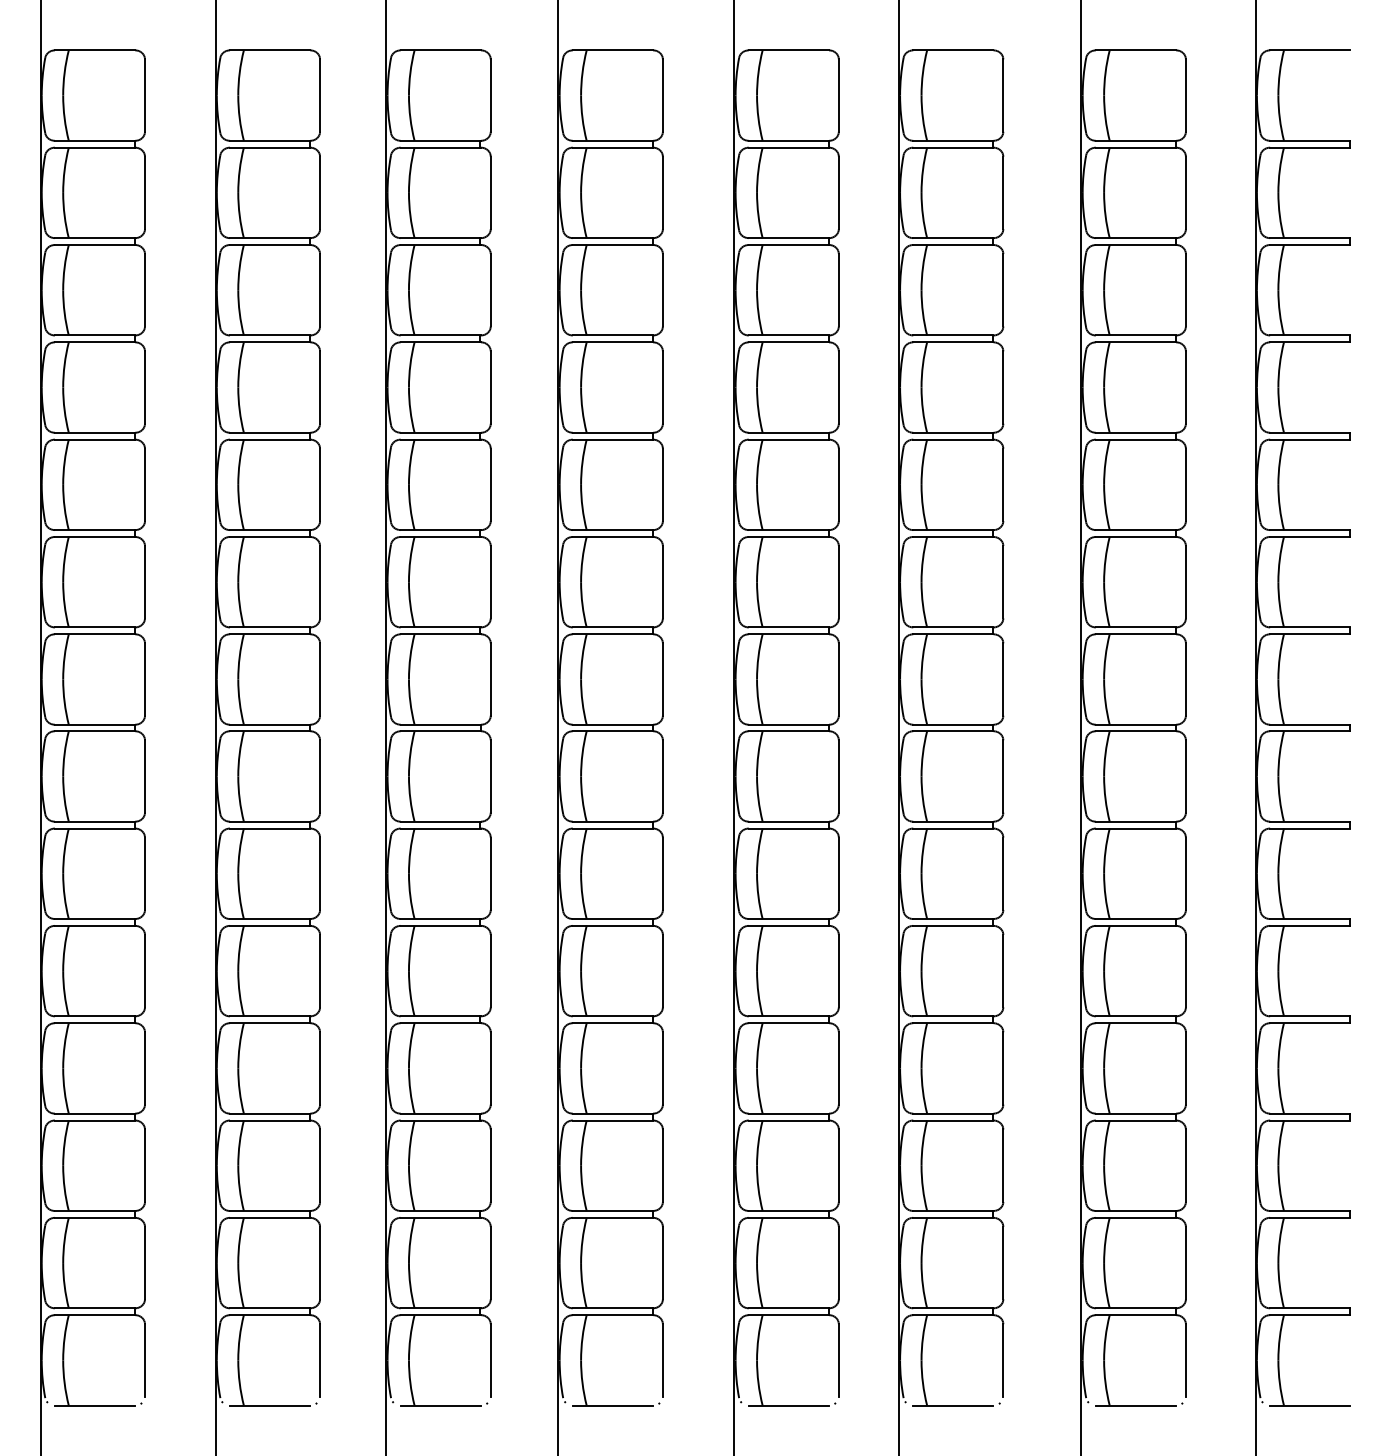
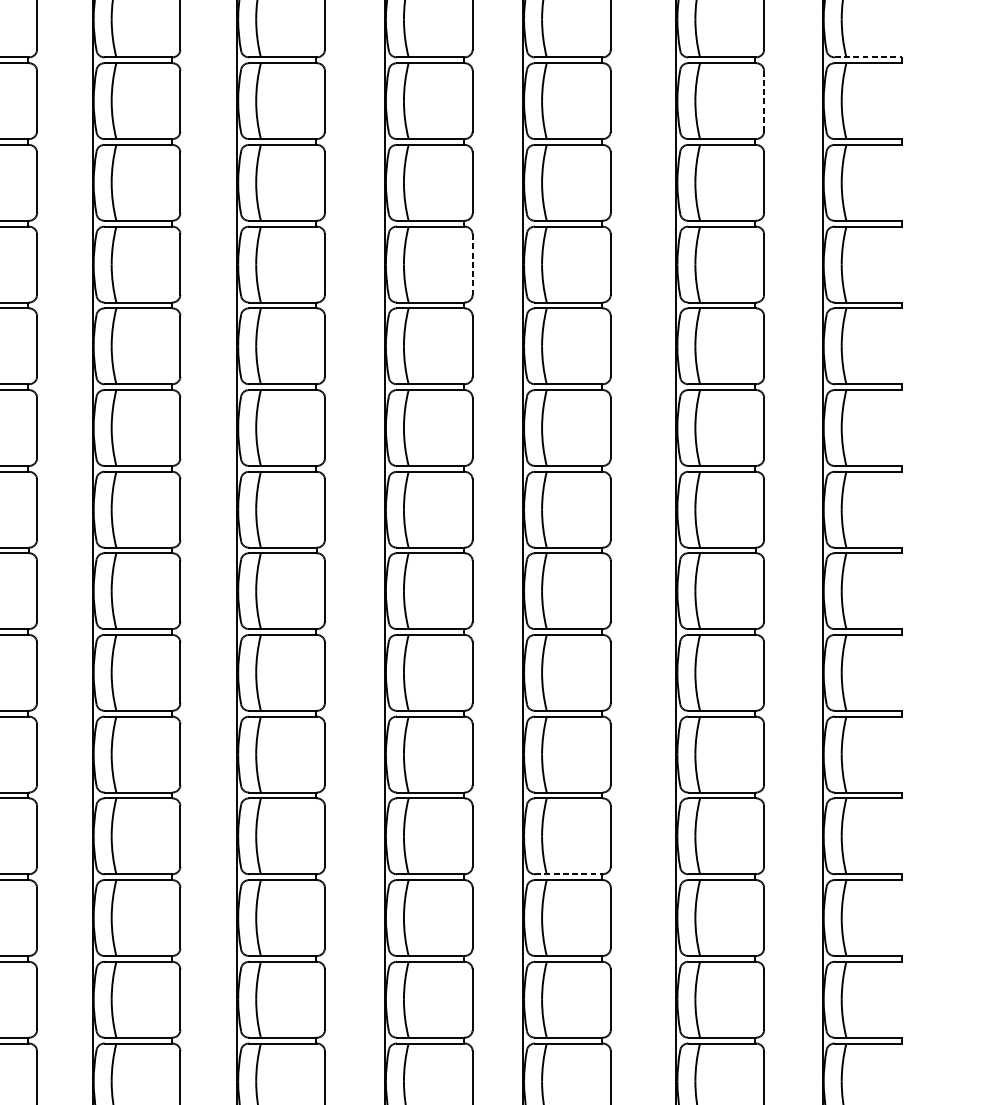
line: (1310, 140) -> (868, 57), solid -> dashed
line: (1185, 193) -> (763, 101), solid -> dashed
line: (838, 388) -> (472, 265), solid -> dashed
line: (953, 1113) -> (568, 874), solid -> dashed

